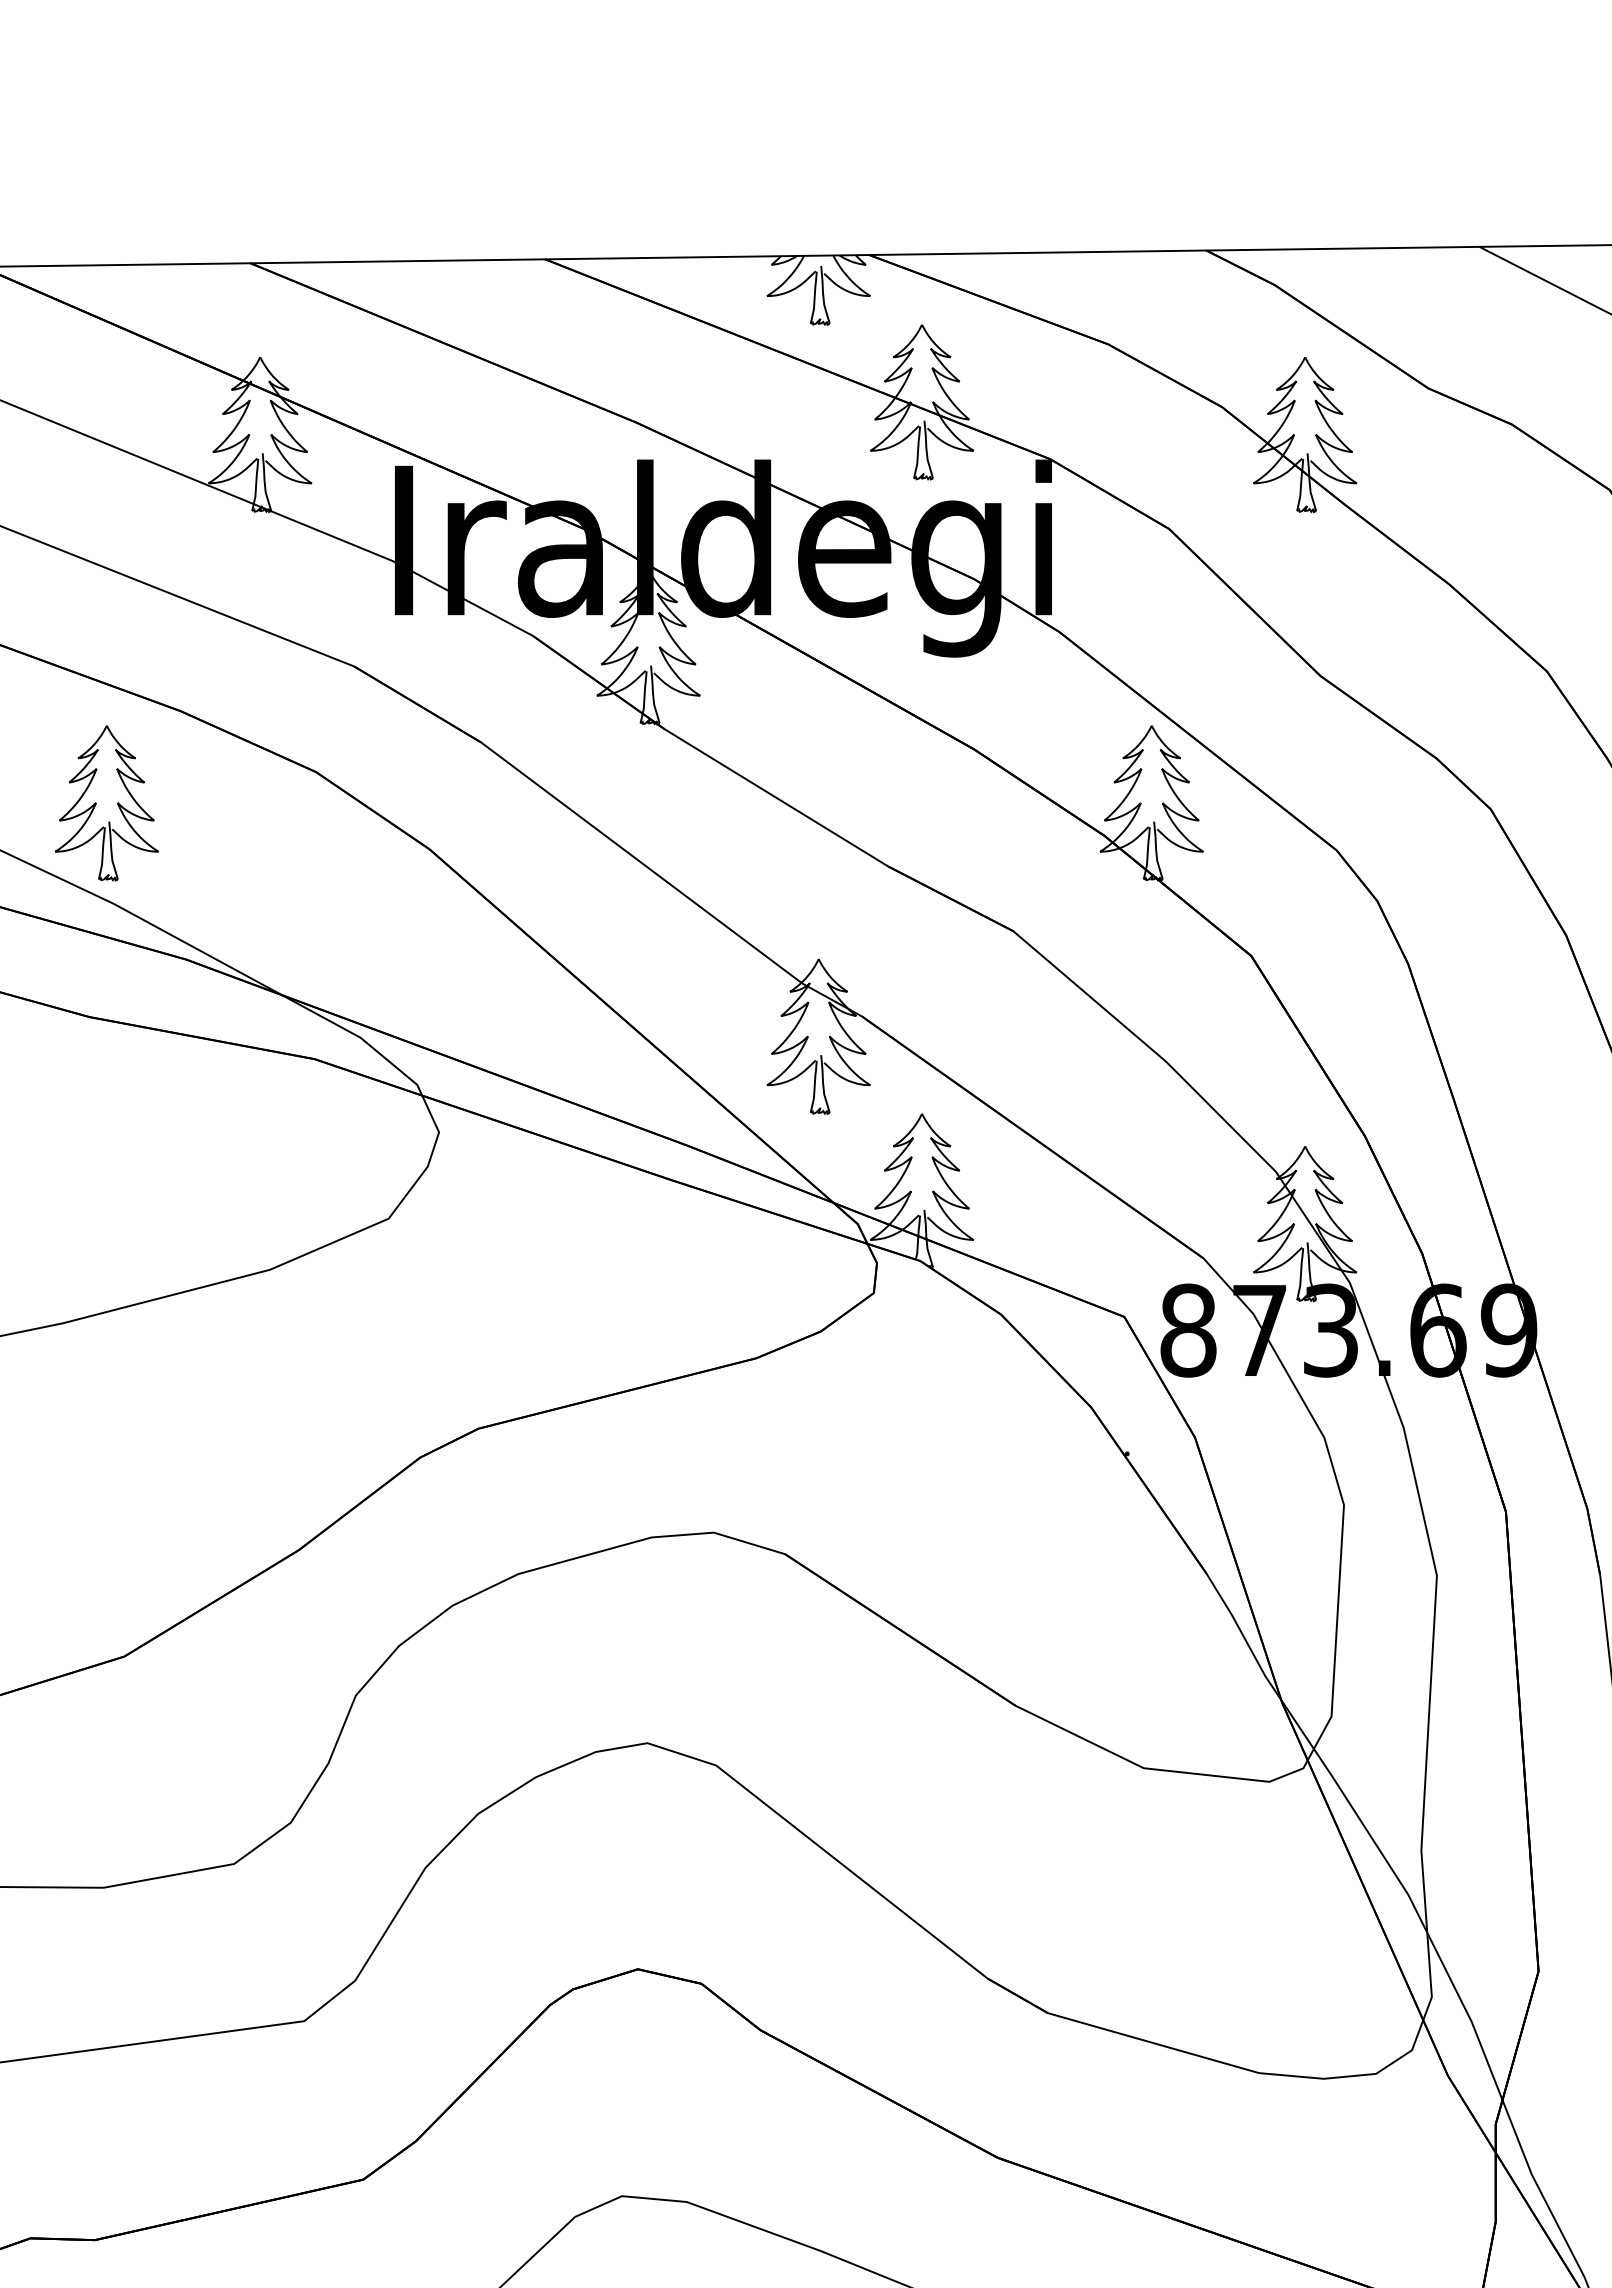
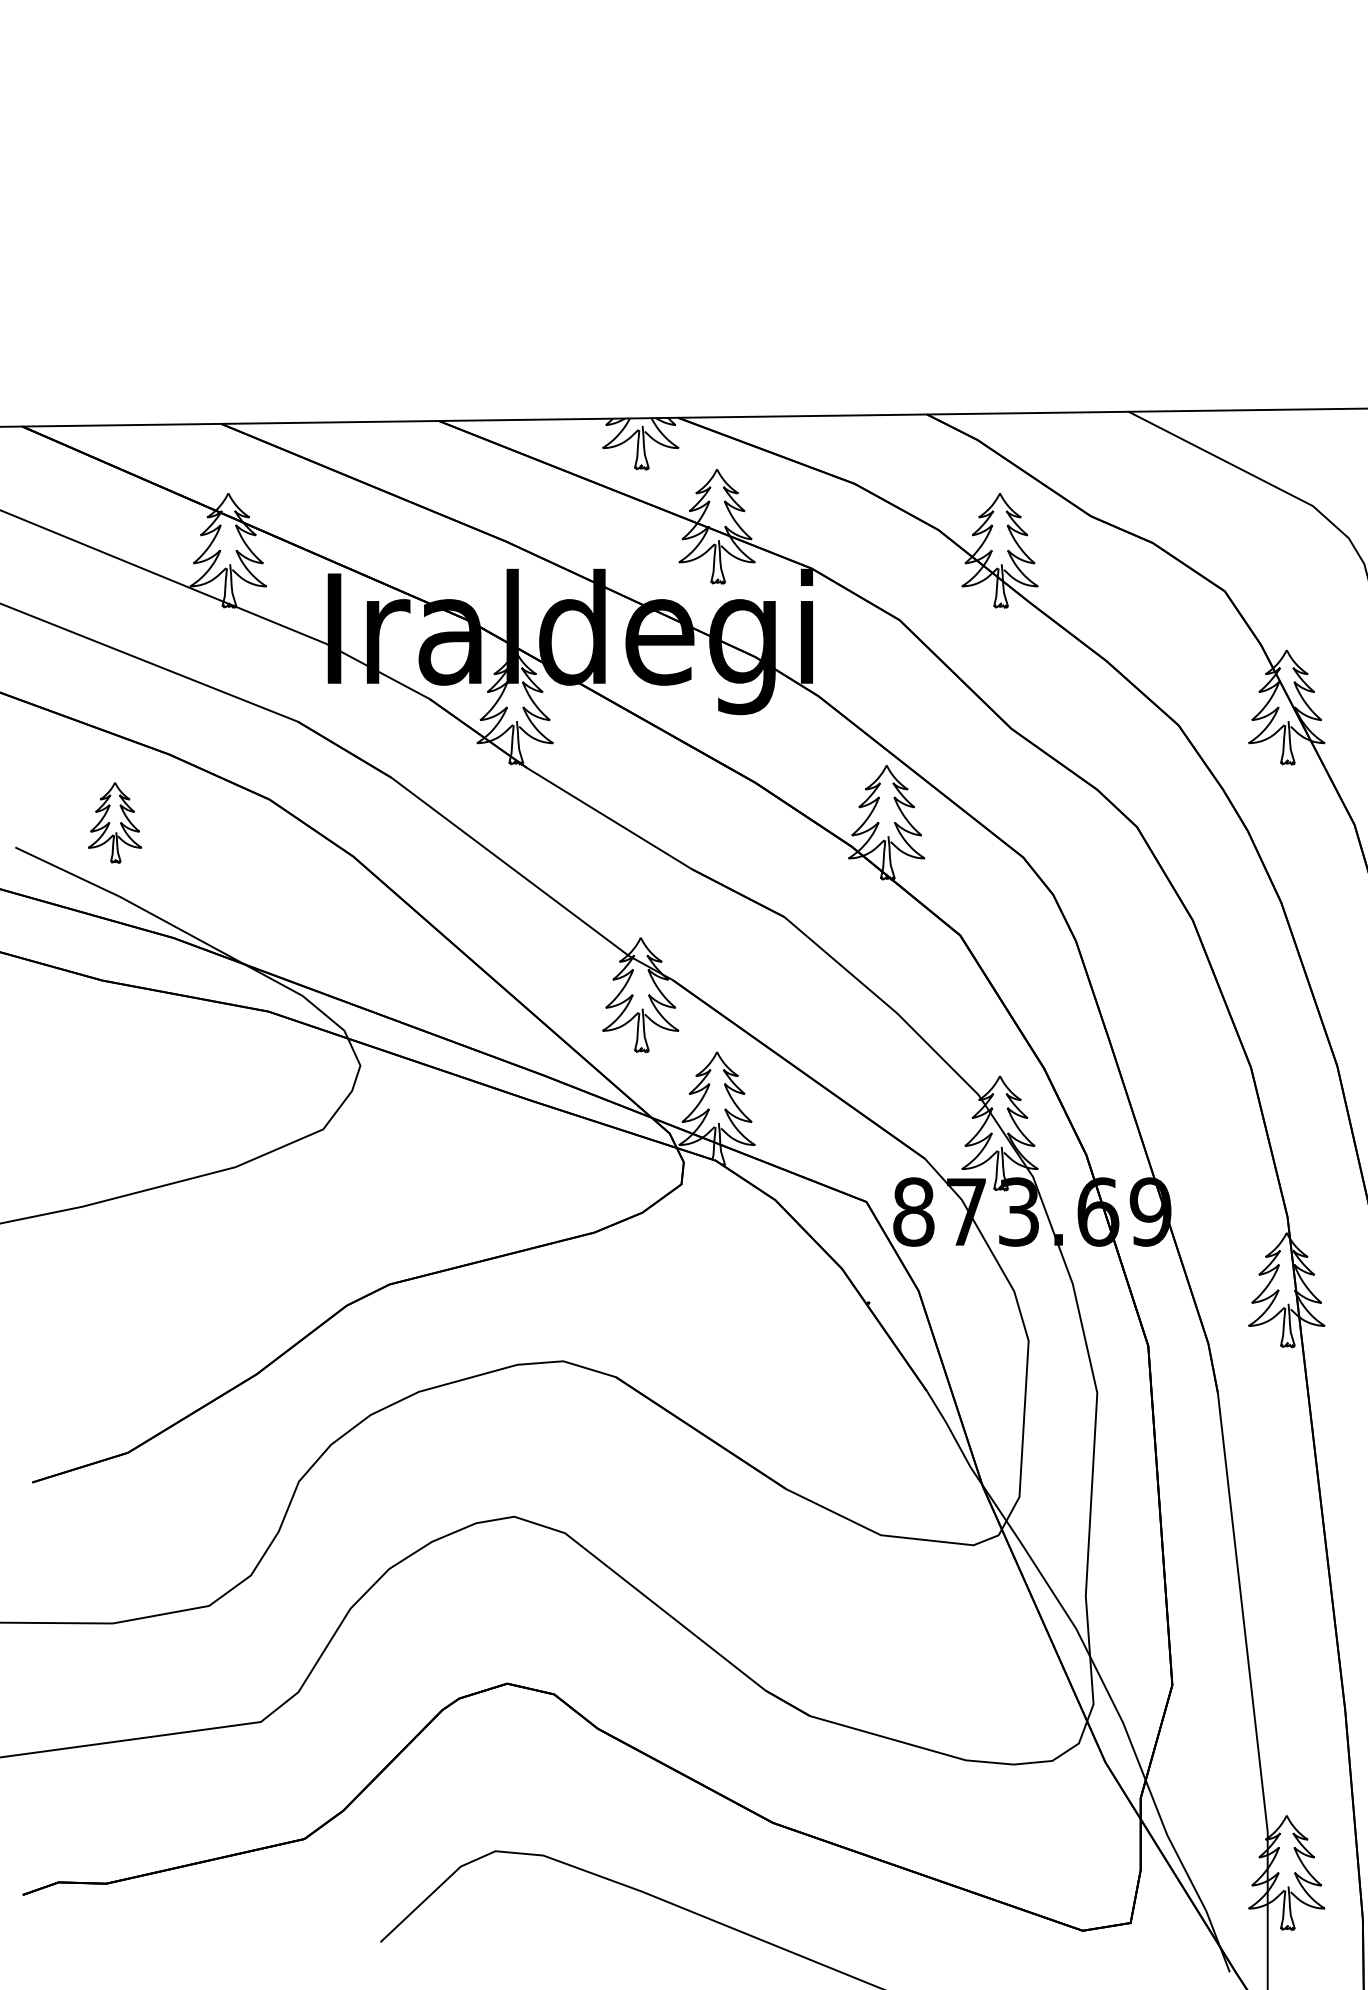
part: (106, 803) -> (114, 822), size x0.7

